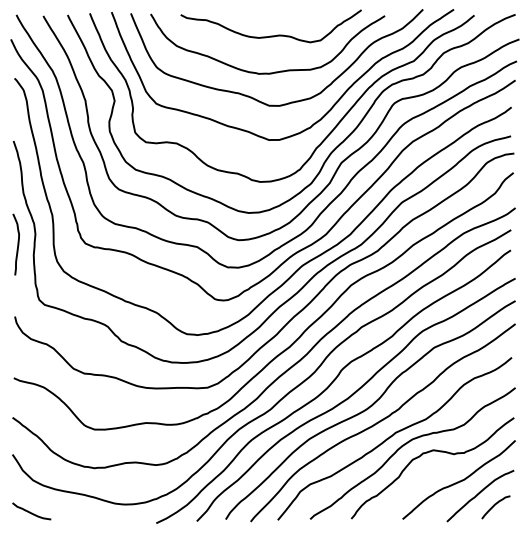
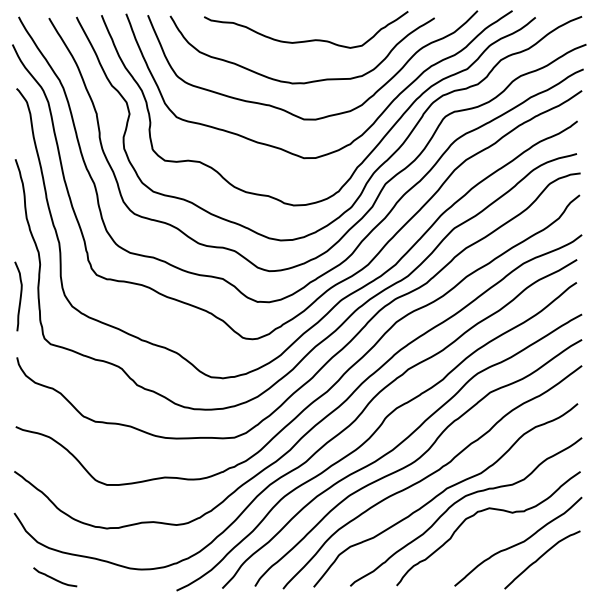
curve: (17, 244) -> (19, 296), moved
curve: (494, 506) -> (558, 571), removed
curve: (30, 511) -> (53, 577), moved

